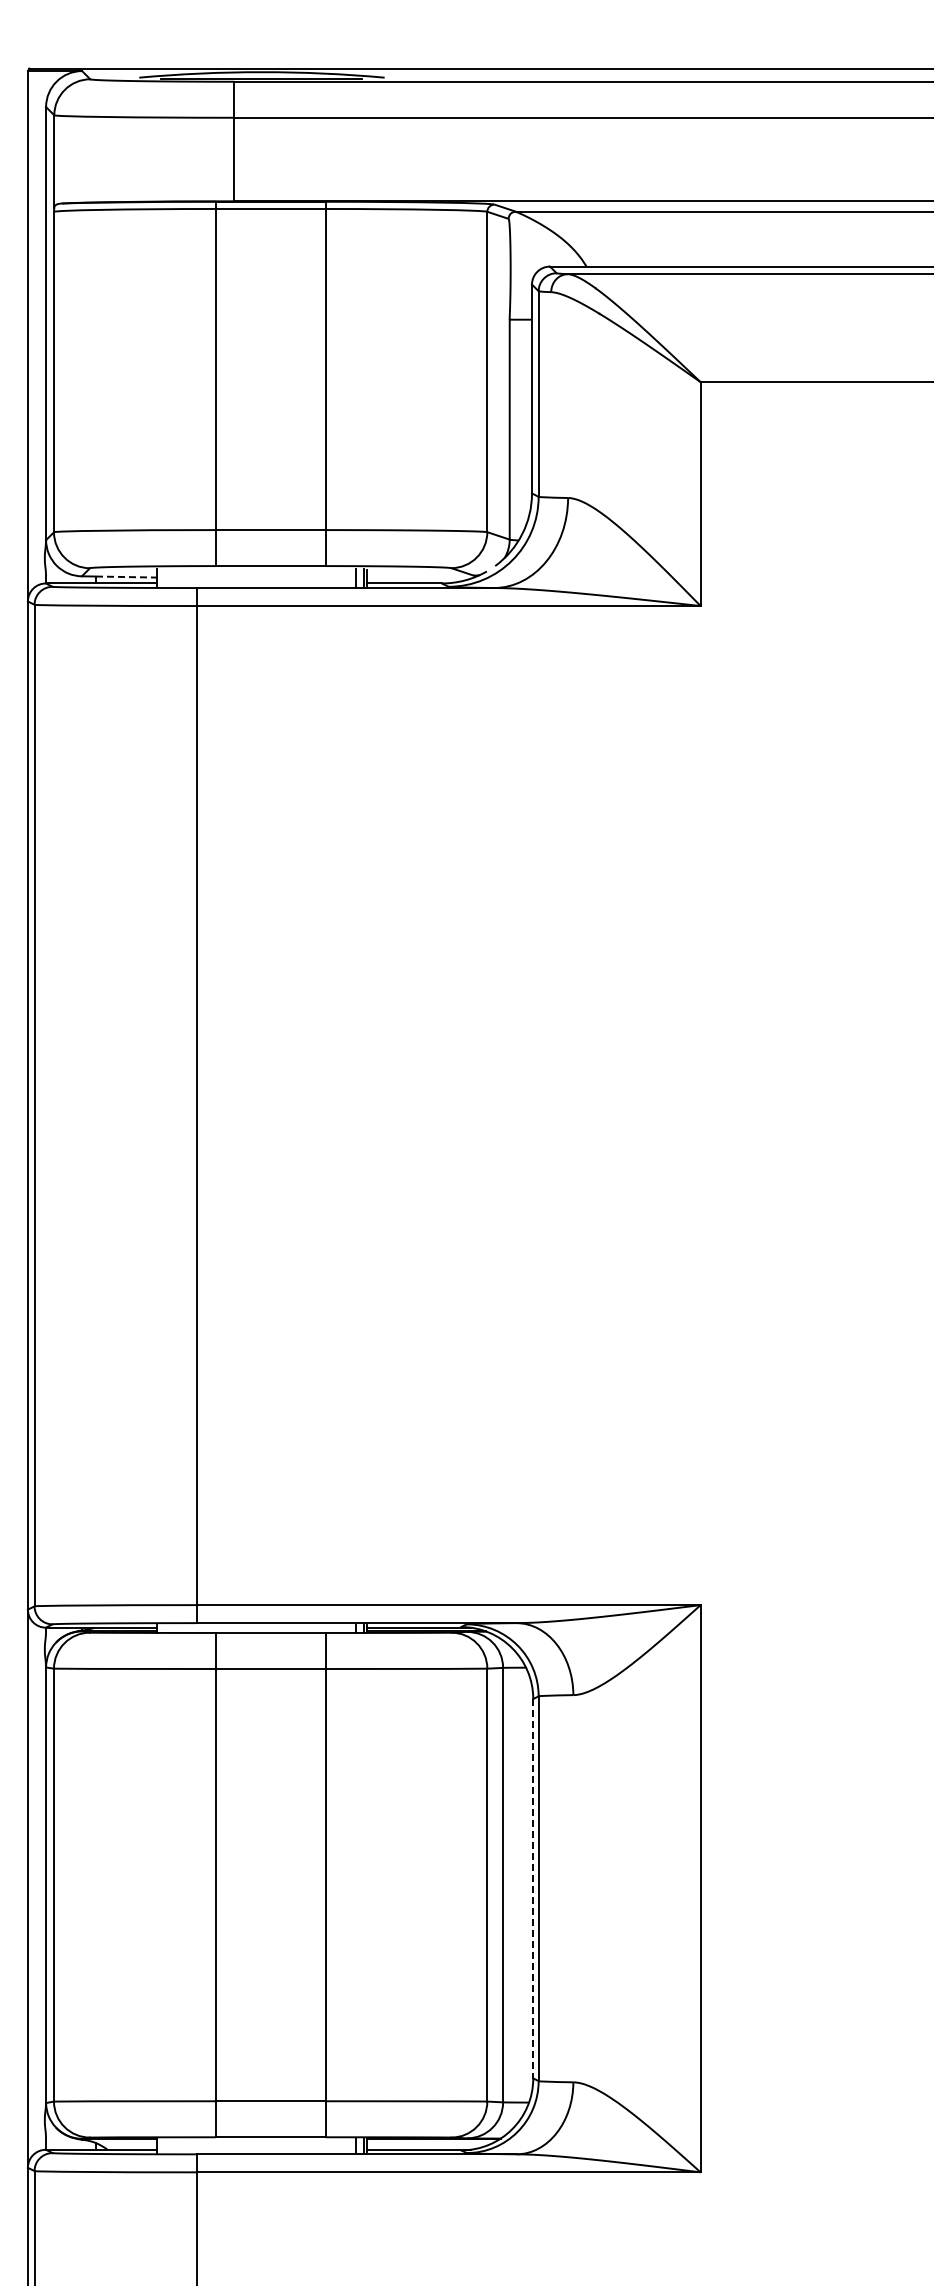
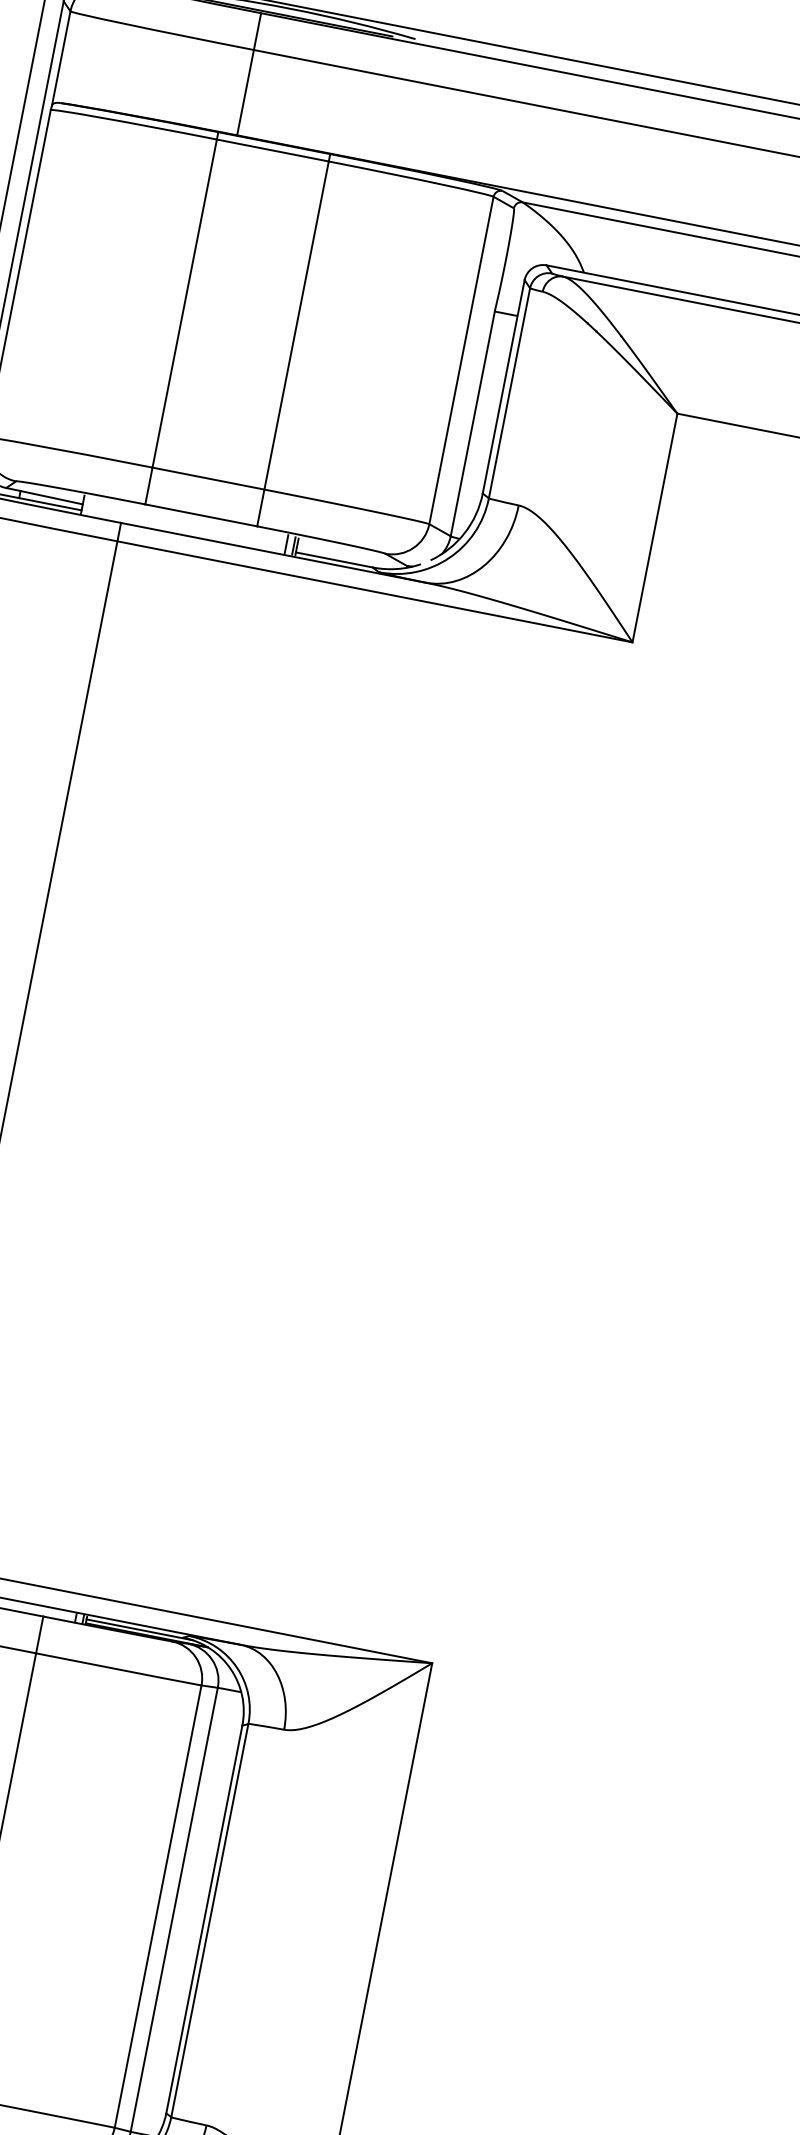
line: (126, 577) -> (51, 498), dashed -> solid
line: (533, 1888) -> (204, 1919), dashed -> solid

